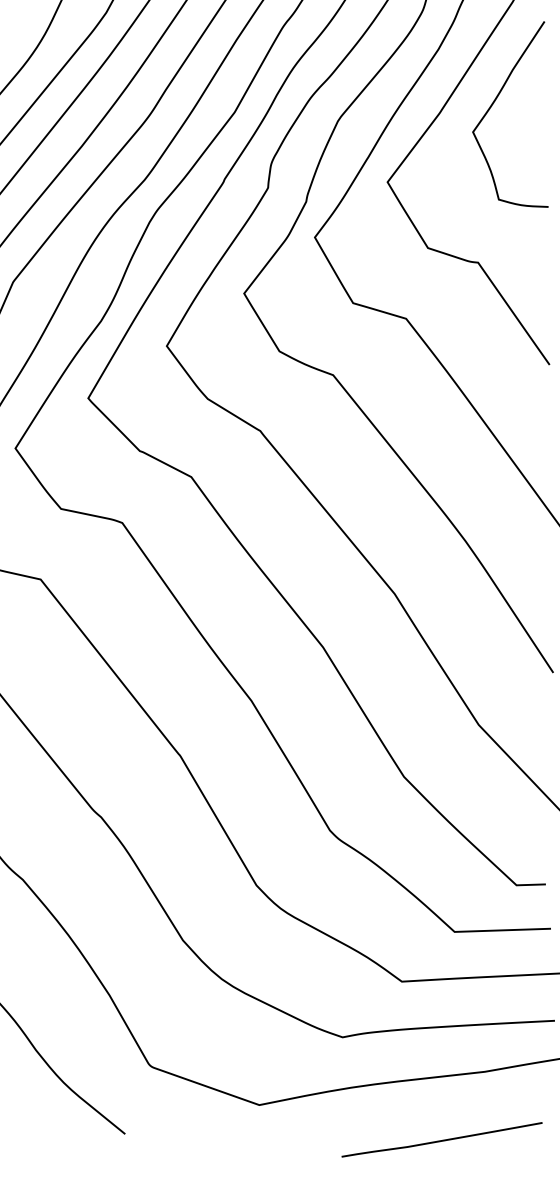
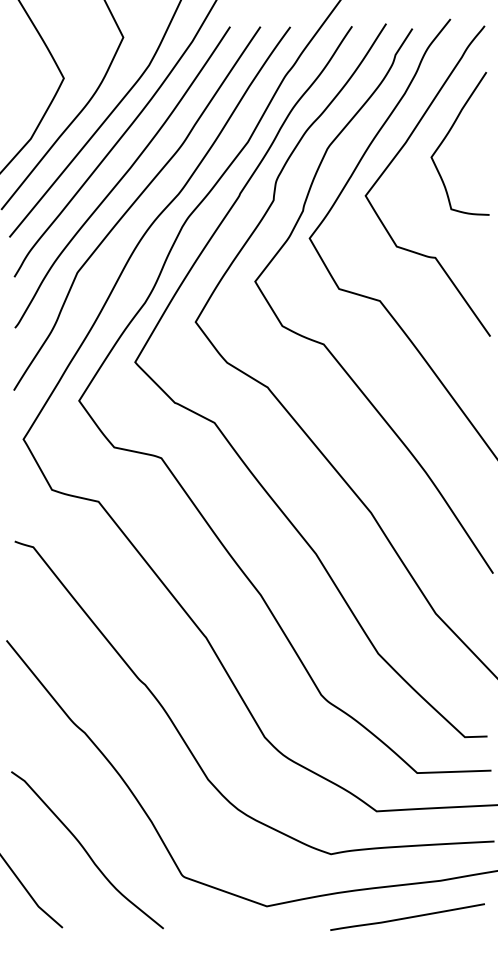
curve: (443, 1138) -> (408, 916), moved

